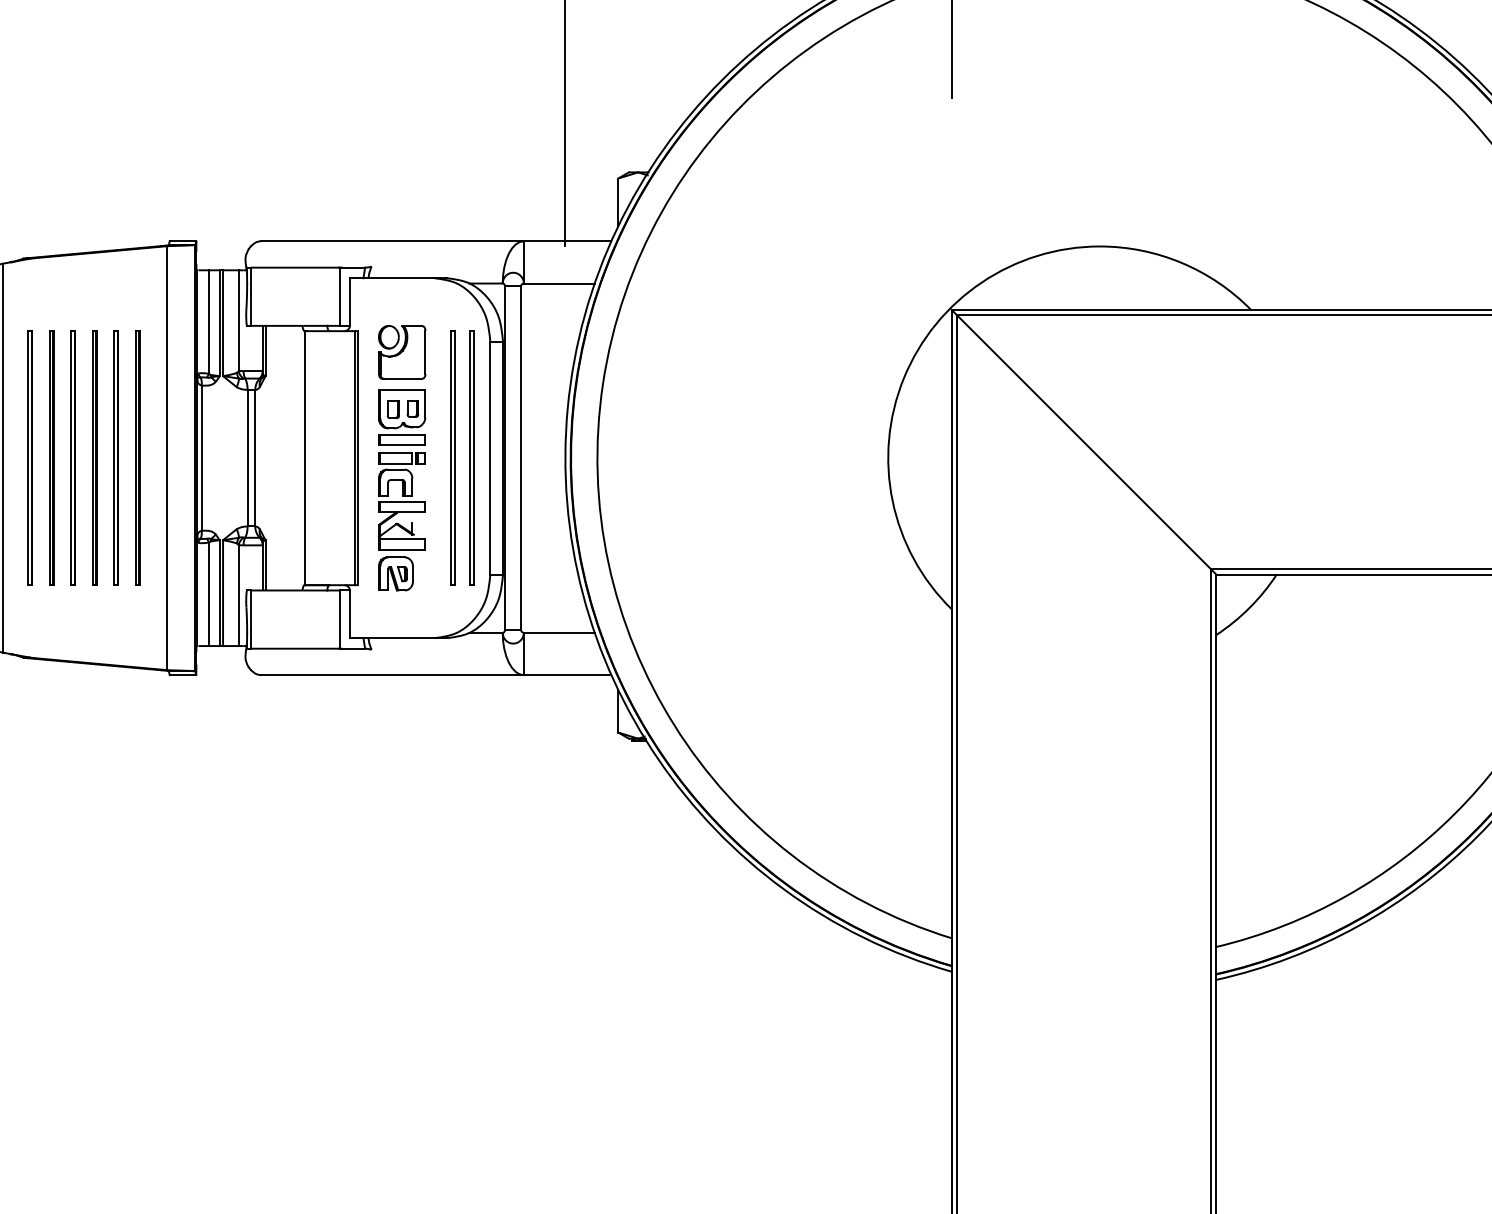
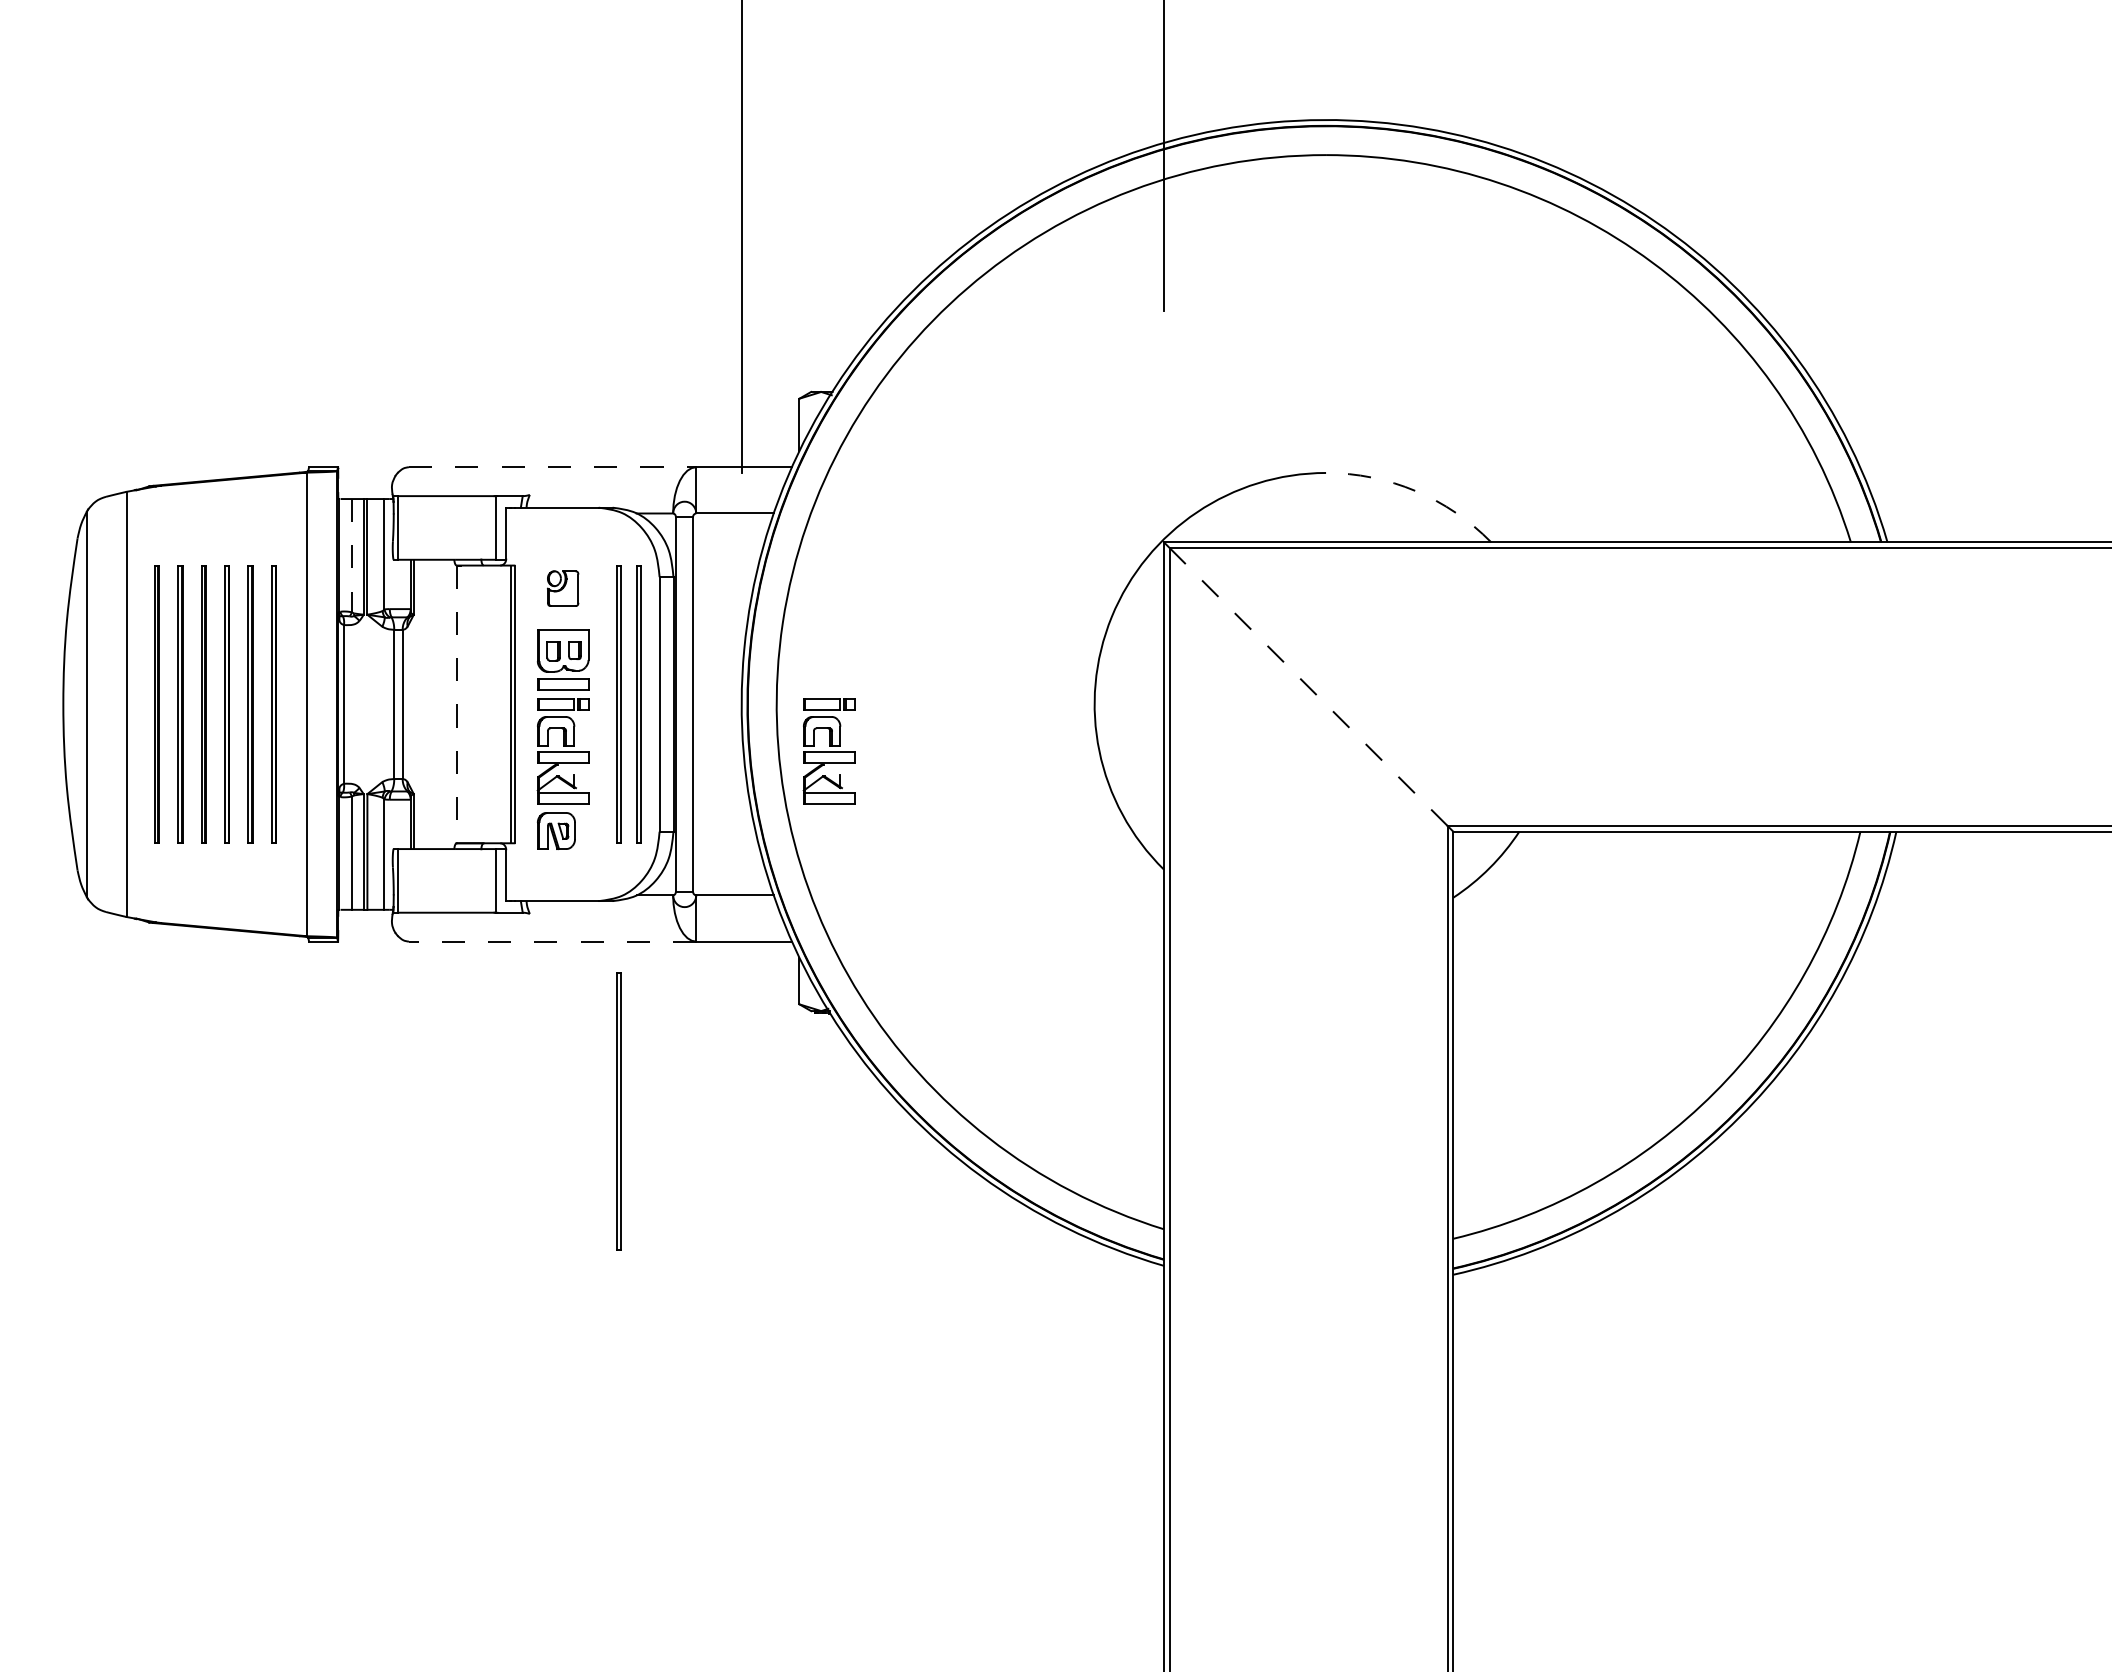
line: (392, 241) -> (552, 467), solid -> dashed
arc: (1181, 263) -> (1415, 491), solid -> dashed
line: (208, 321) -> (351, 555), solid -> dashed
part: (401, 352) -> (562, 588), size x0.6
line: (1083, 441) -> (1308, 686), solid -> dashed
line: (304, 458) -> (456, 704), solid -> dashed
part: (644, 501) -> (828, 751), added
line: (392, 675) -> (552, 941), solid -> dashed
part: (452, 830) -> (618, 1111), added

